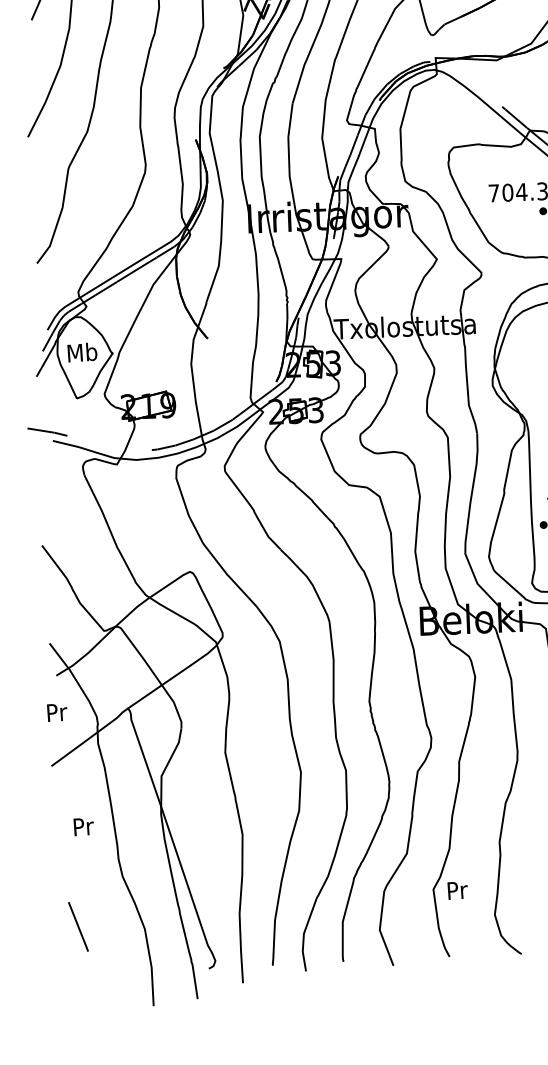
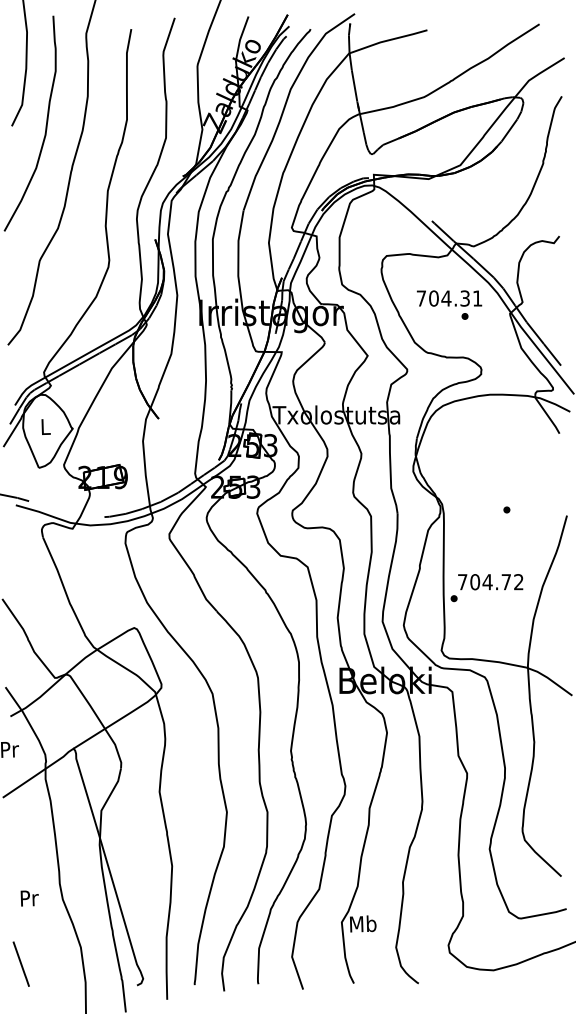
text: (82, 352) -> (45, 426), Mb -> L
text: (83, 826) -> (29, 898), moved
text: (457, 889) -> (363, 923), Pr -> Mb
line: (77, 926) -> (20, 963), moved

